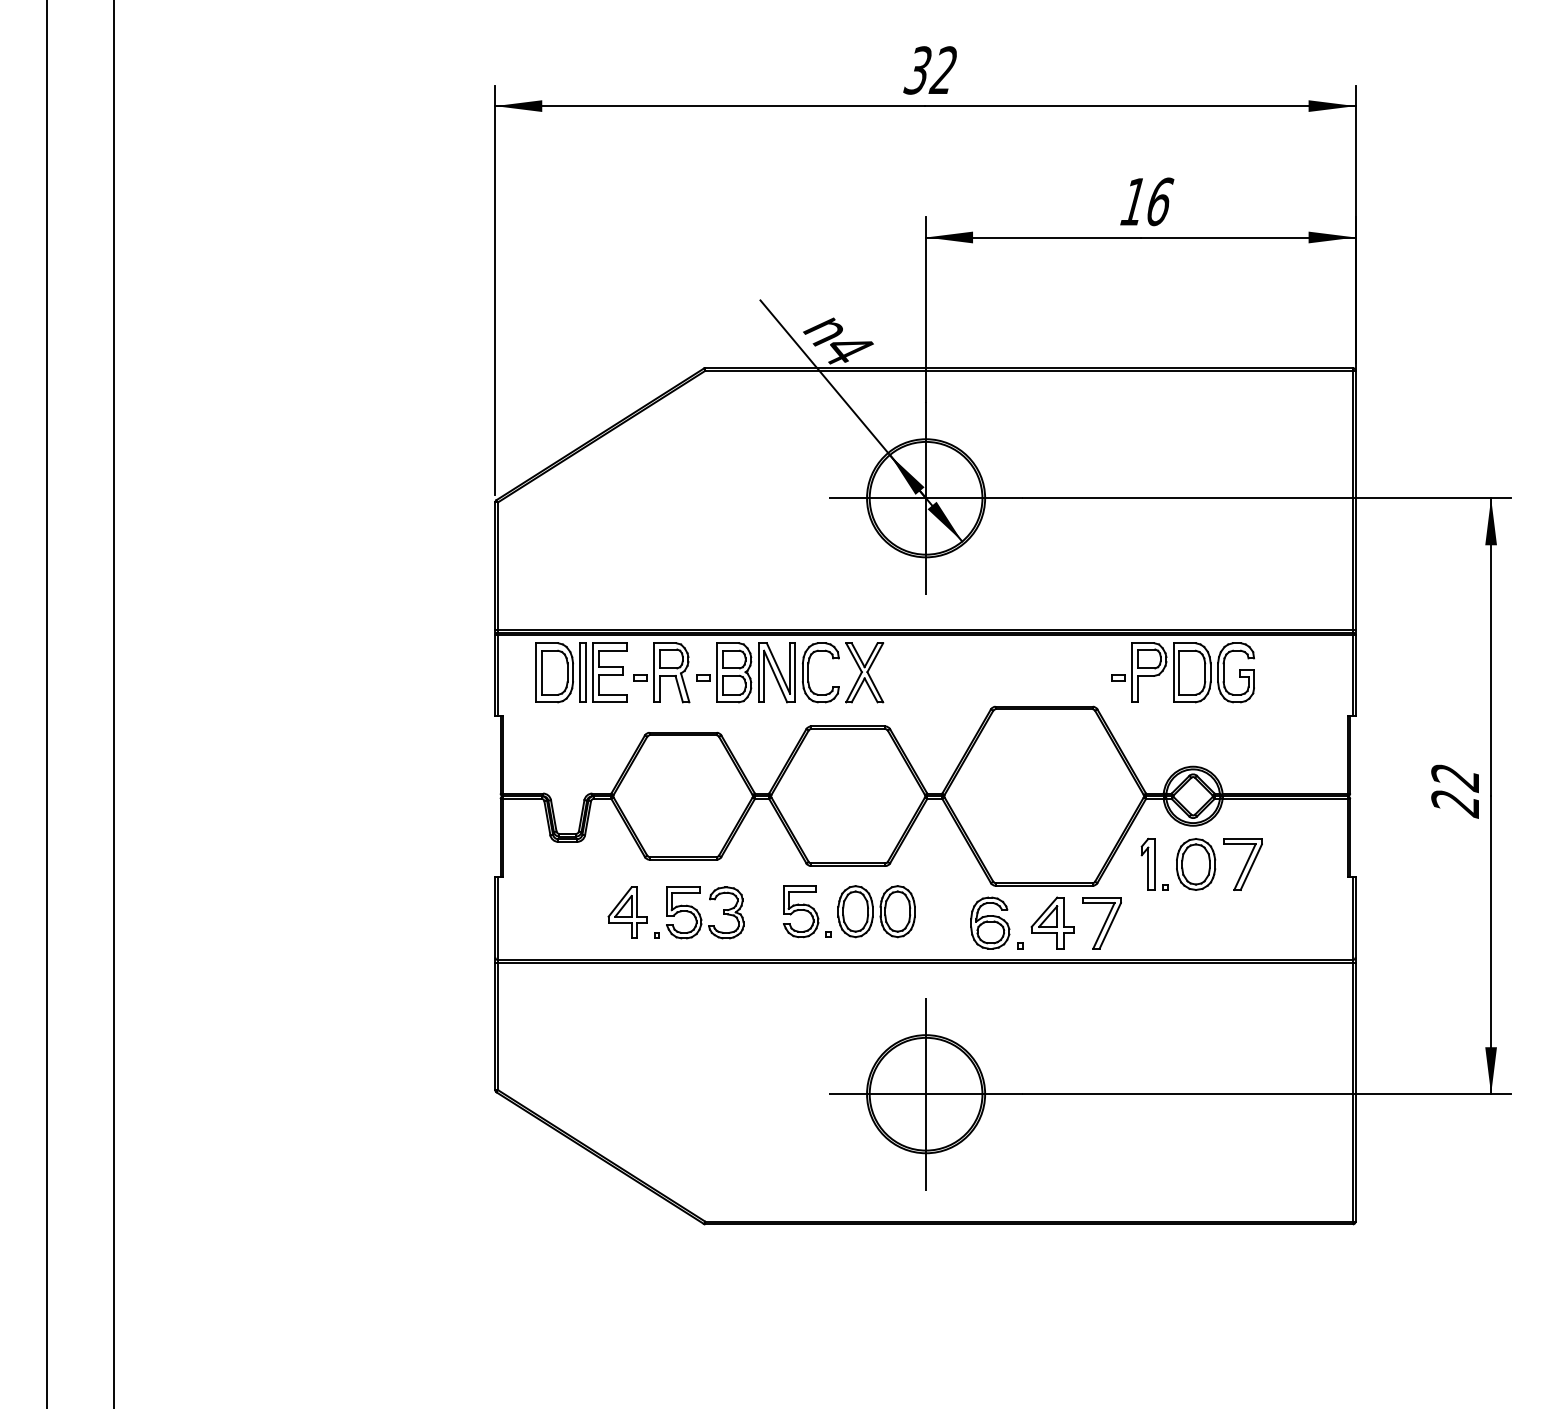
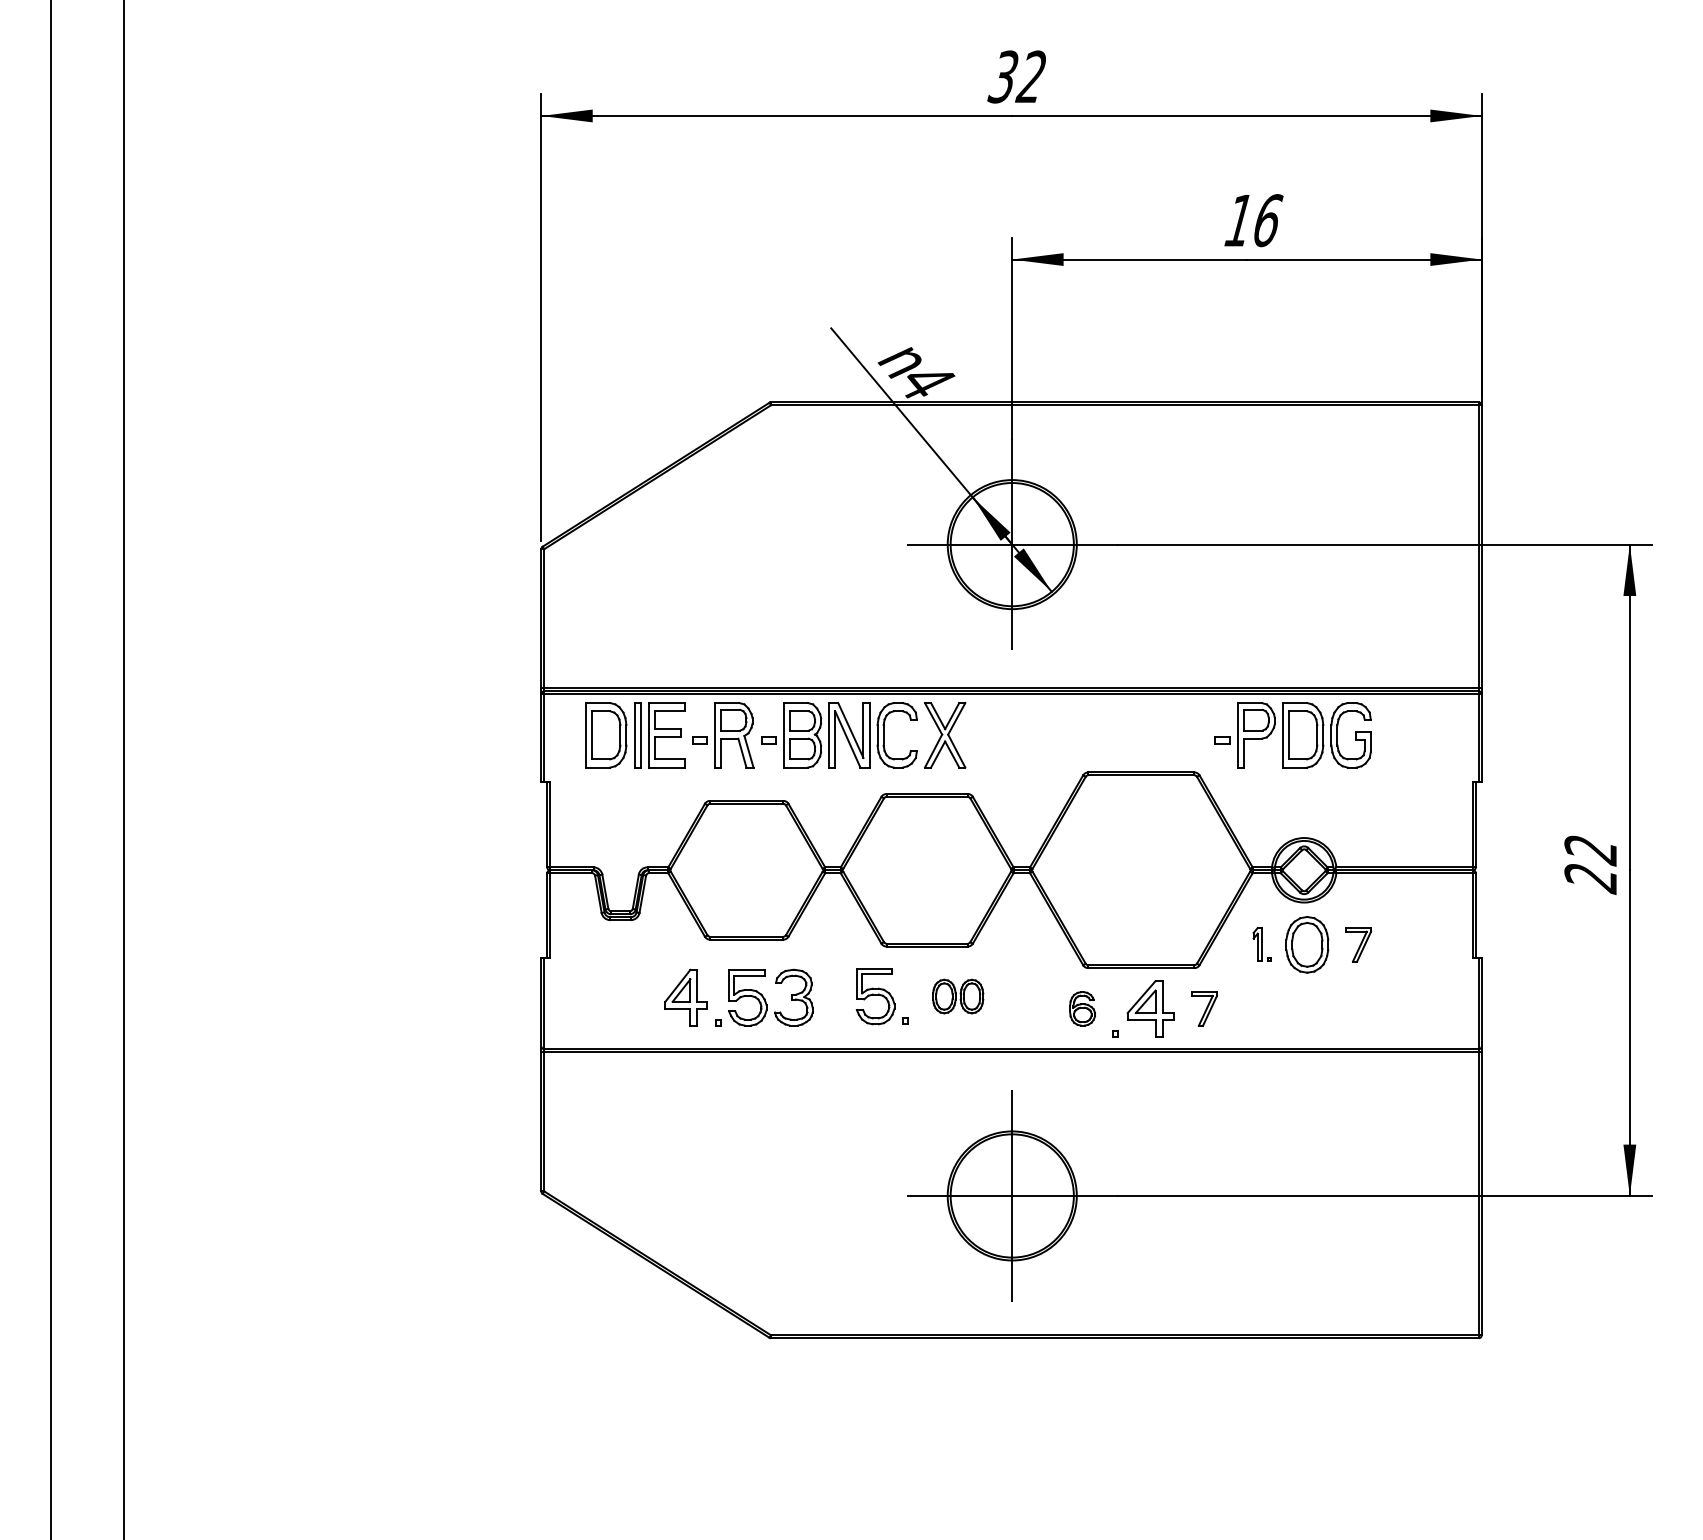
part: (1154, 863) -> (1261, 943), size x0.6
part: (1242, 864) -> (1358, 944), size x0.6
part: (876, 911) -> (958, 996), size x0.6
part: (990, 922) -> (1082, 1008), size x0.6
part: (1101, 923) -> (1203, 1009), size x0.6

